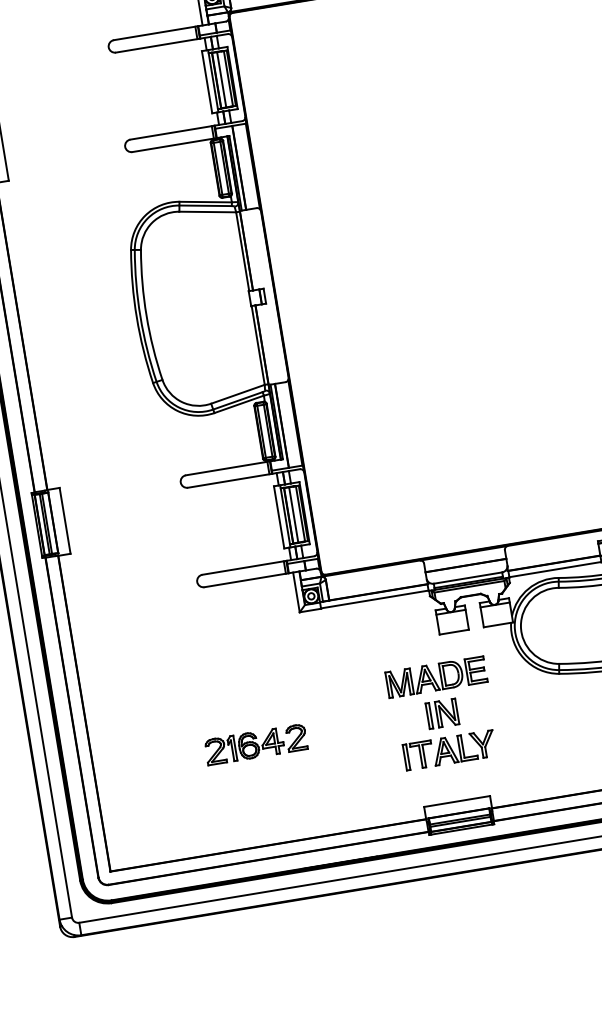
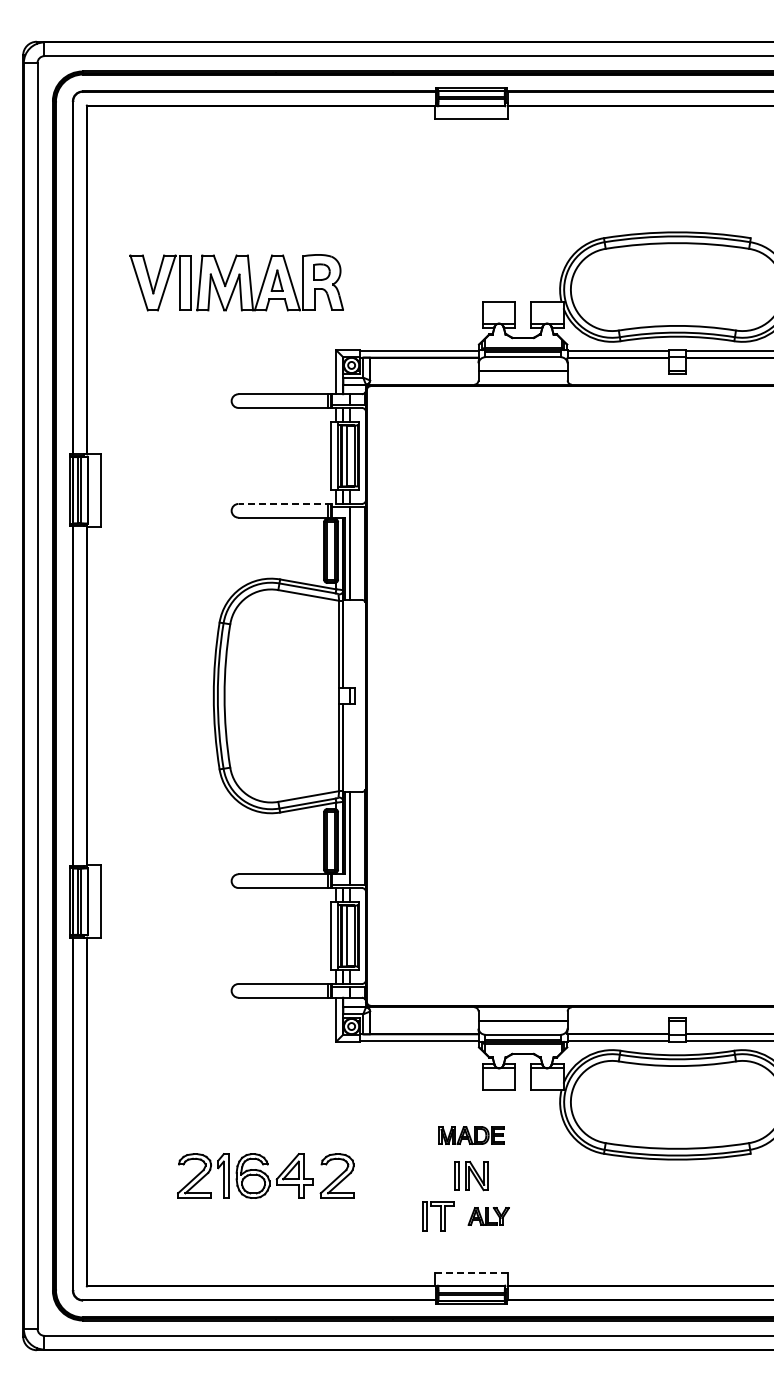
line: (177, 131) -> (290, 503), solid -> dashed
part: (436, 677) -> (471, 1135), size x0.6
part: (255, 744) -> (265, 1175), size x1.6
part: (463, 748) -> (488, 1216), size x0.6
line: (456, 801) -> (471, 1272), solid -> dashed

